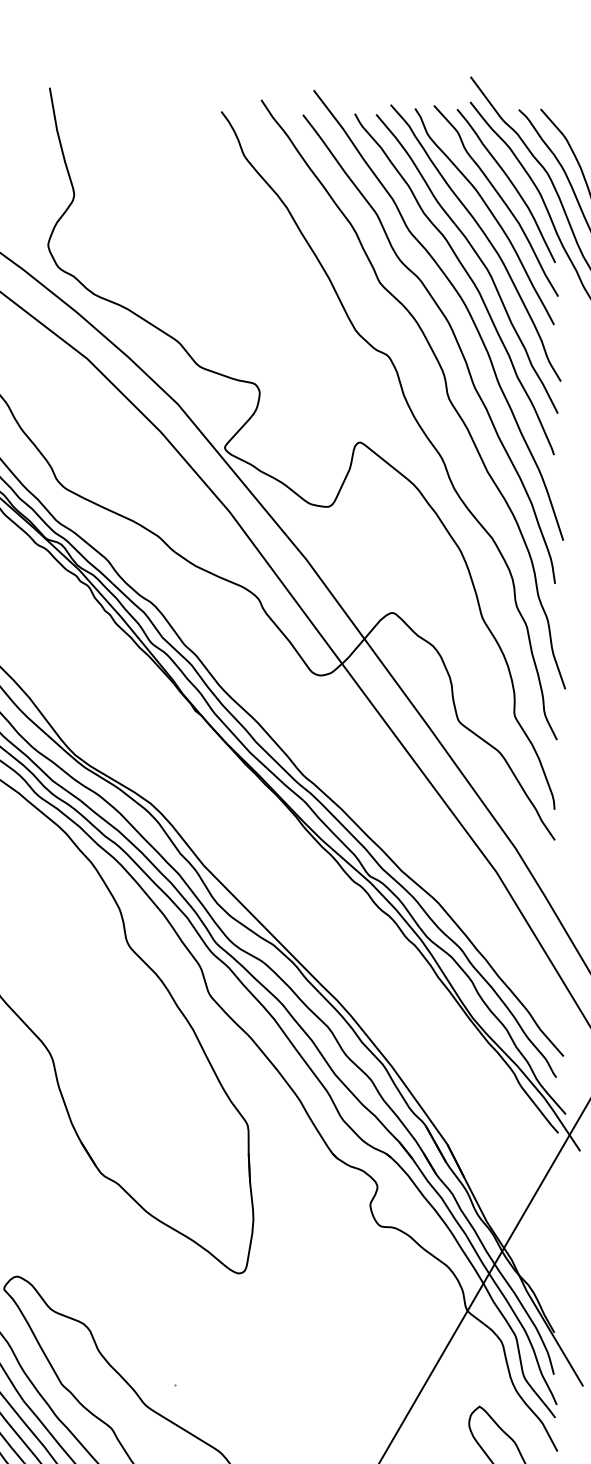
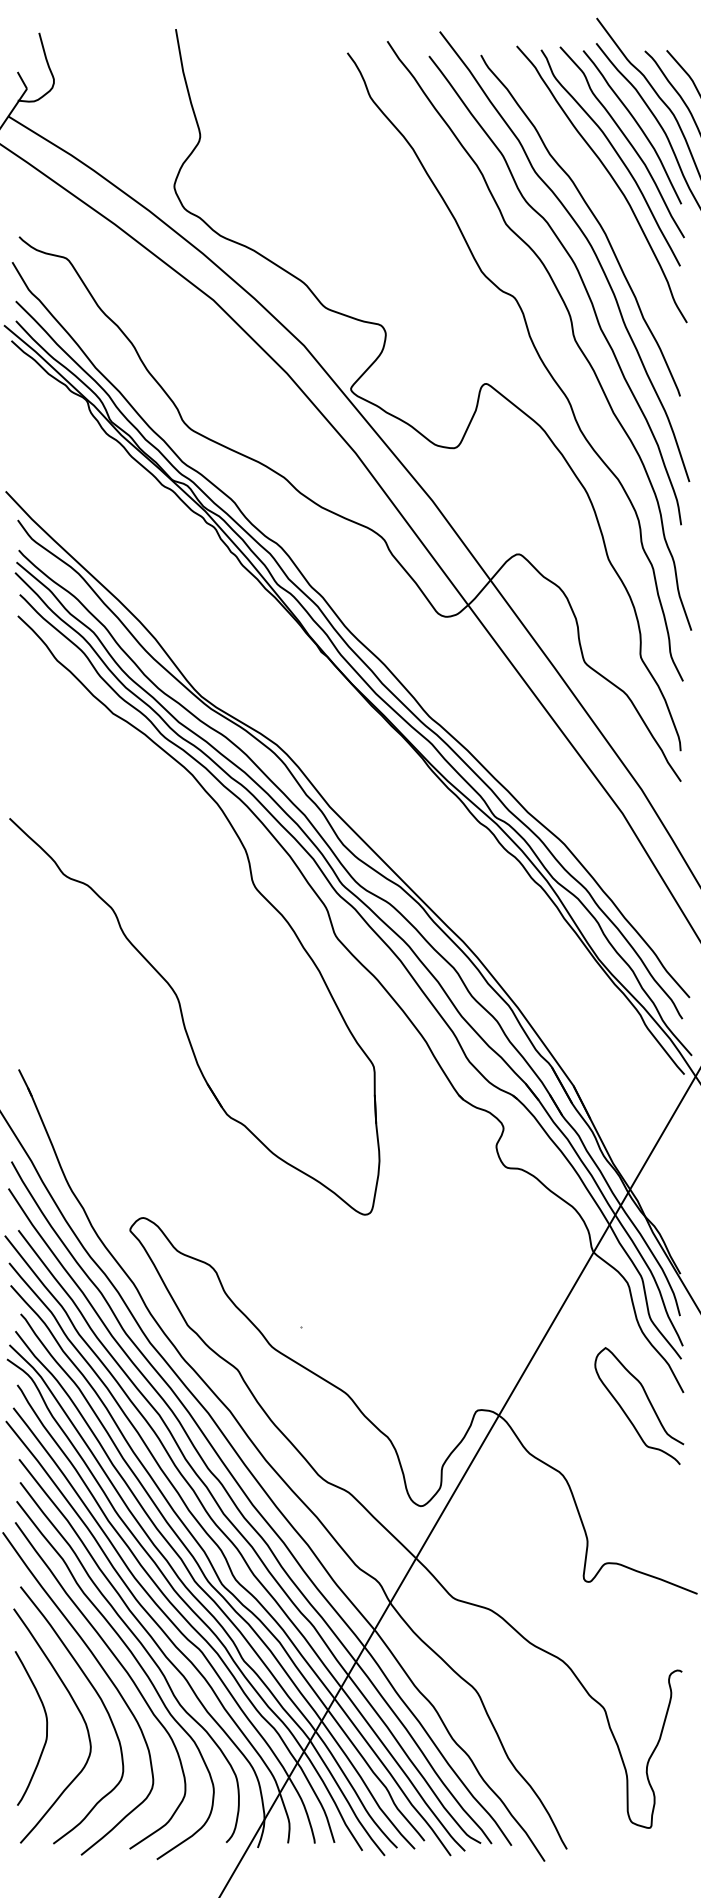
curve: (477, 257) -> (603, 198), removed

